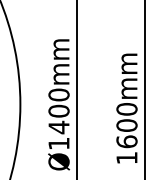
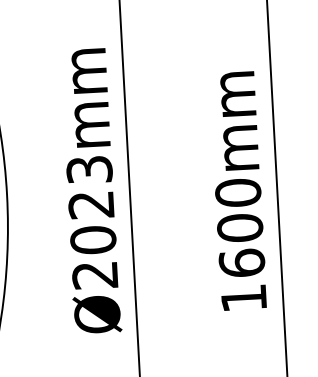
text: (58, 118) -> (91, 220), Ø1400mm -> Ø2023mm

